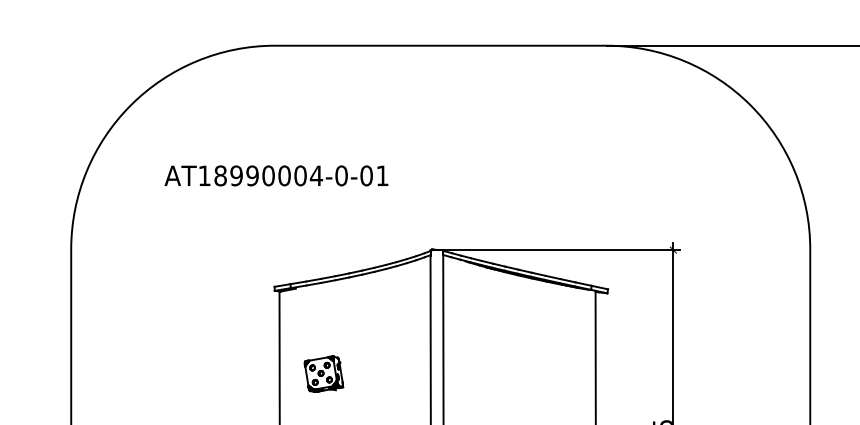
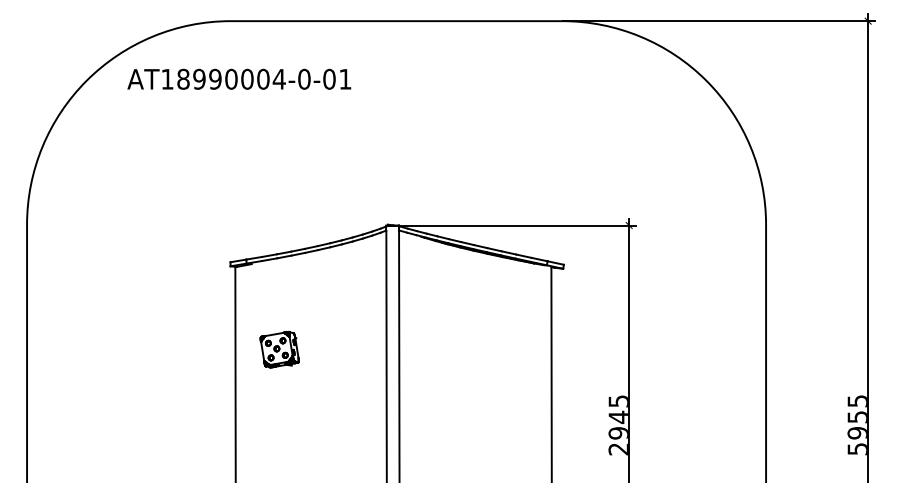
text: (276, 175) -> (239, 78), moved

